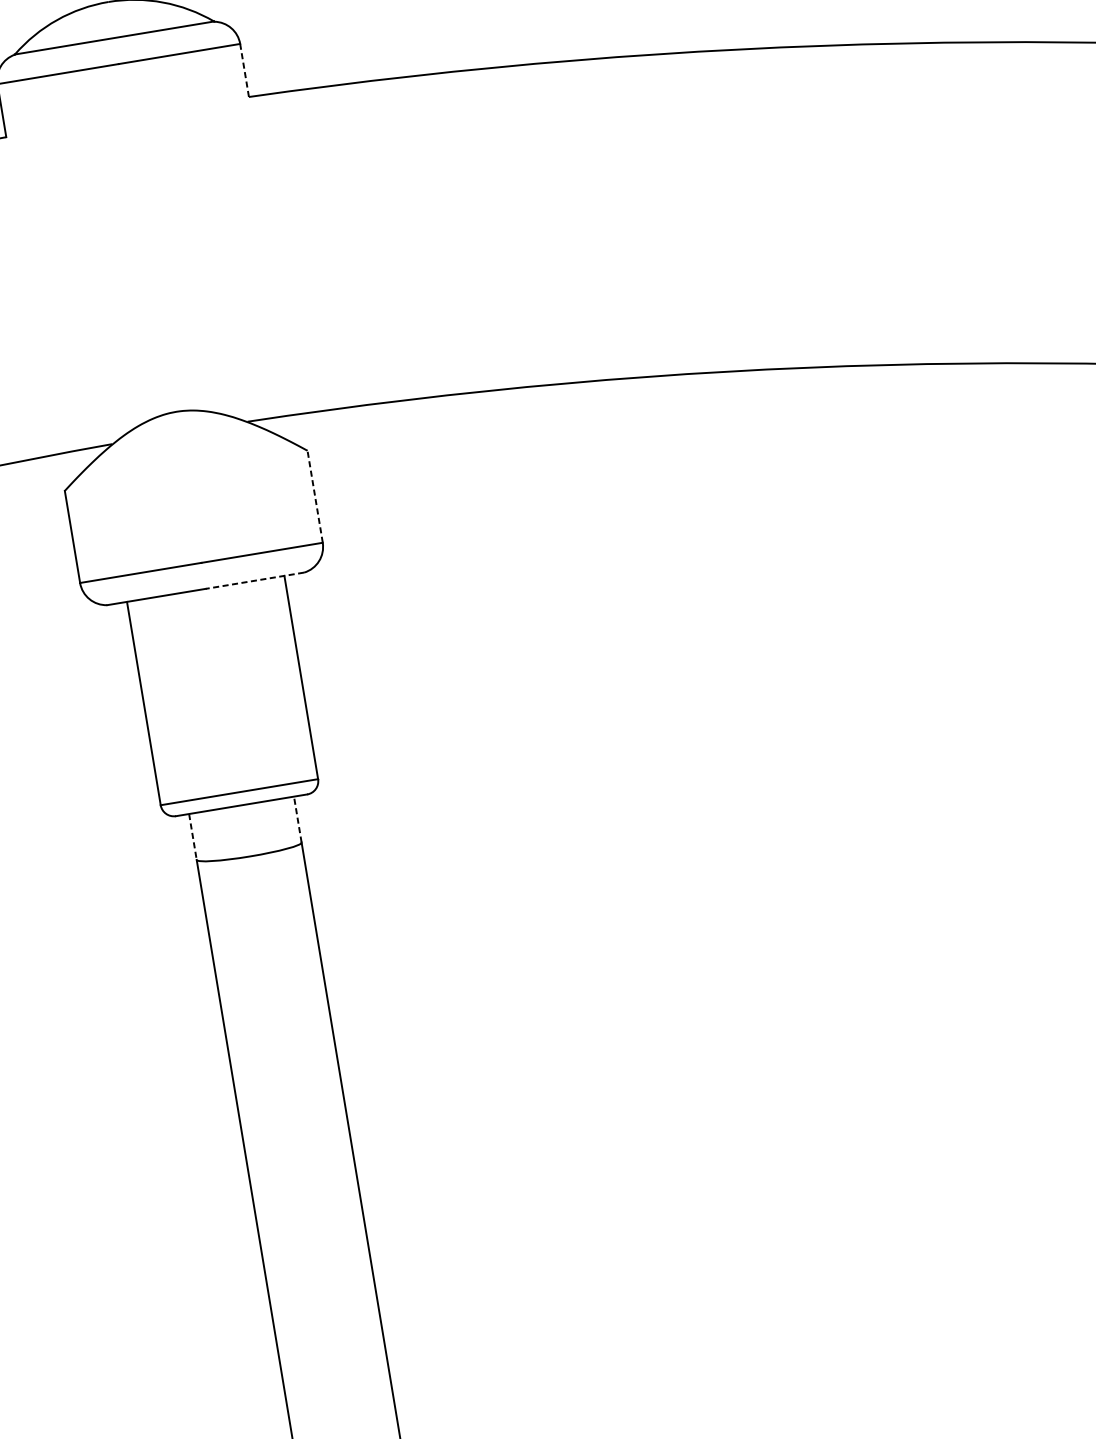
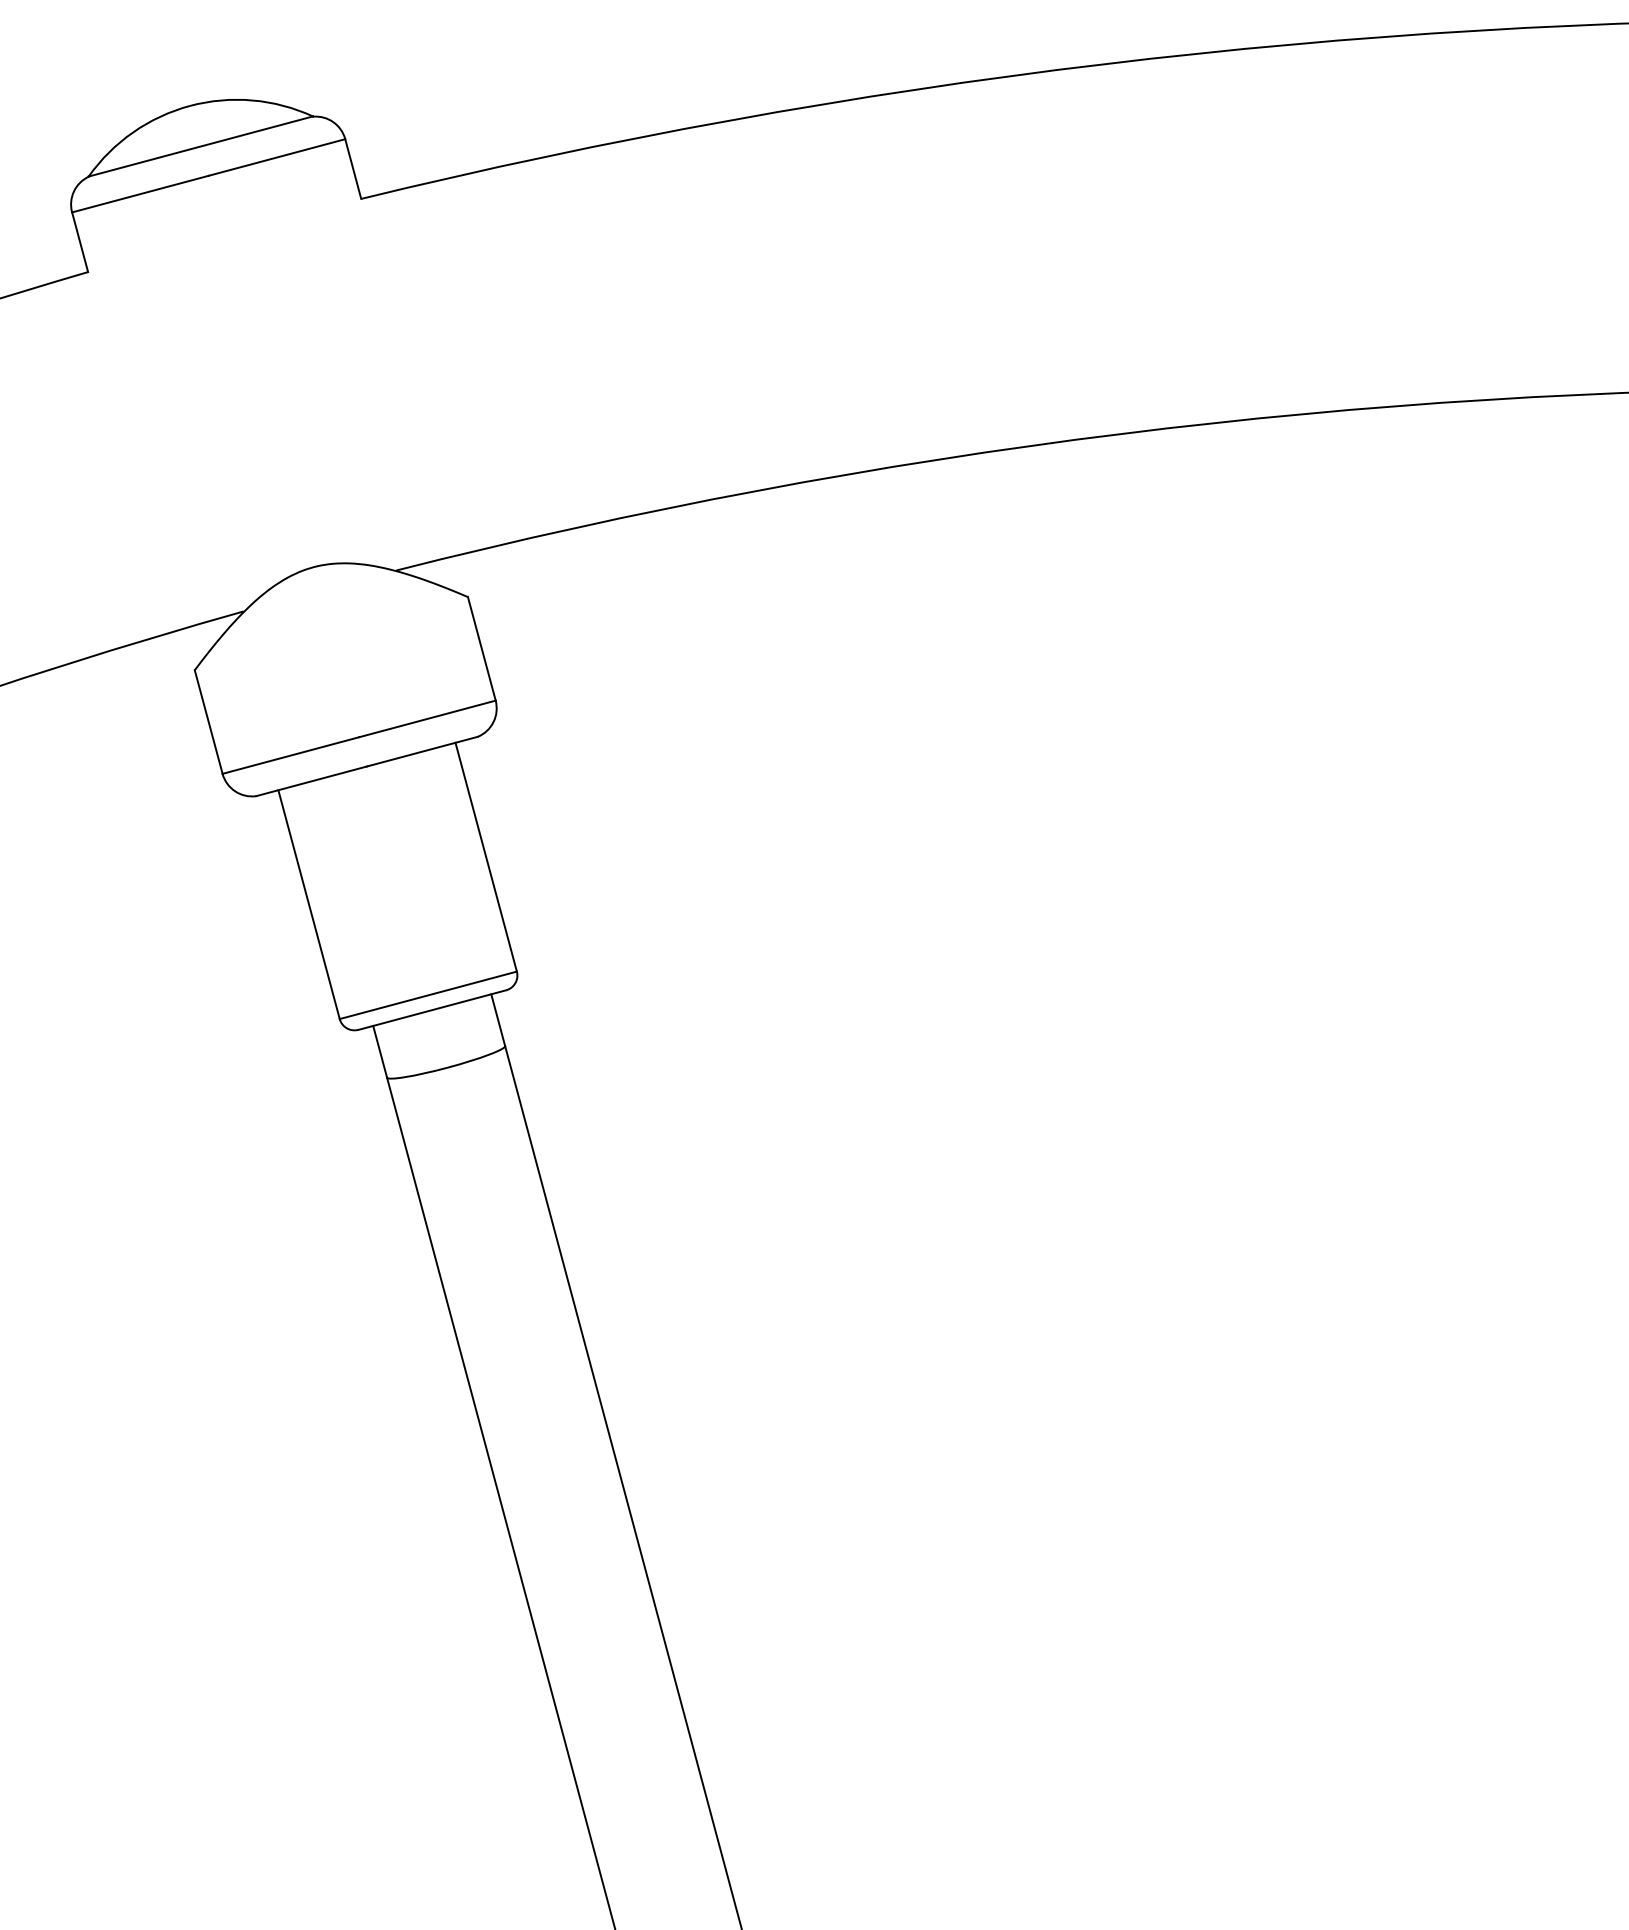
line: (244, 70) -> (353, 169), dashed -> solid
line: (314, 496) -> (481, 648), dashed -> solid
line: (254, 580) -> (421, 751), dashed -> solid
line: (298, 819) -> (498, 1020), dashed -> solid
line: (193, 836) -> (380, 1051), dashed -> solid

